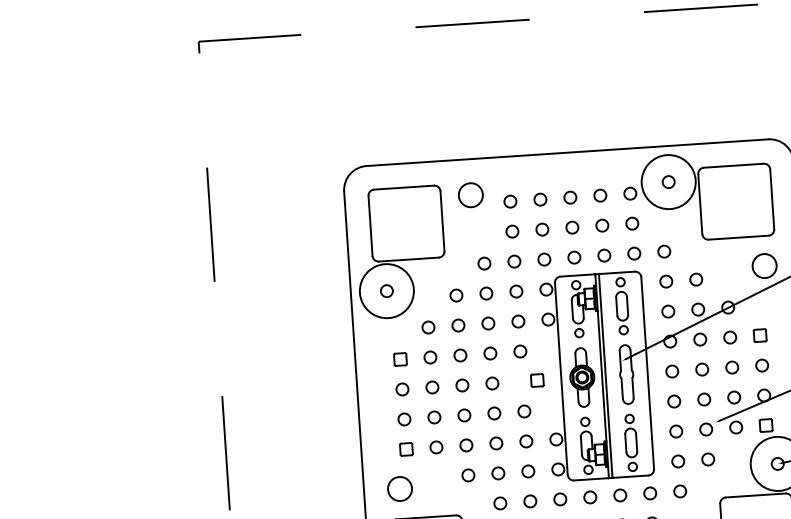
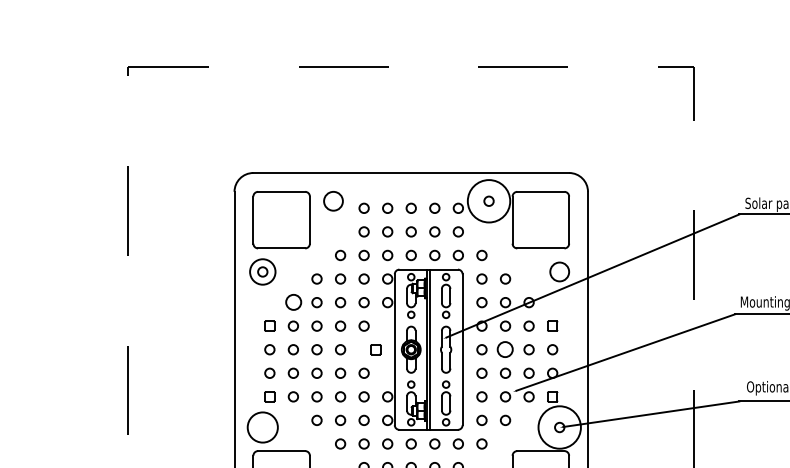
circle: (386, 290) -> (262, 271), size x0.6
circle: (427, 327) -> (292, 302), size x1.6
circle: (702, 369) -> (505, 349), size x1.6
circle: (399, 489) -> (262, 427), size x1.6

